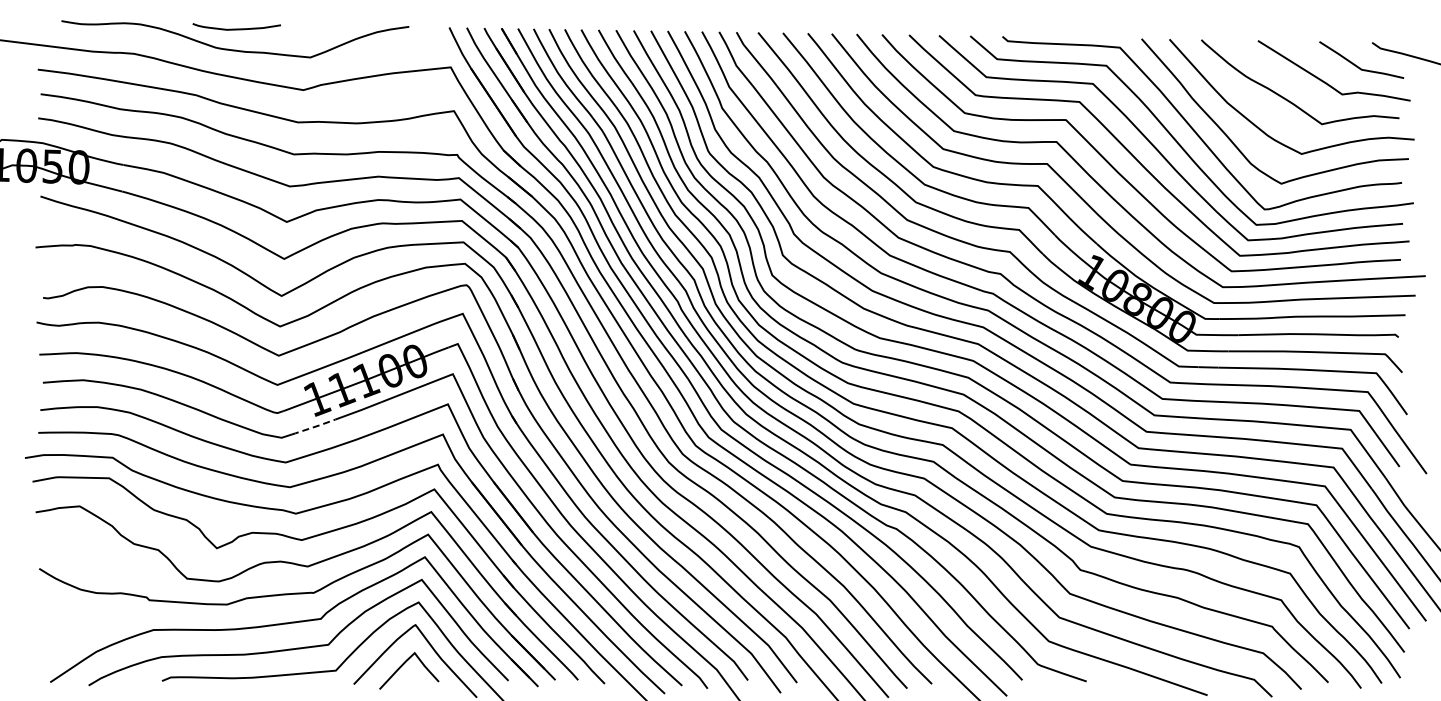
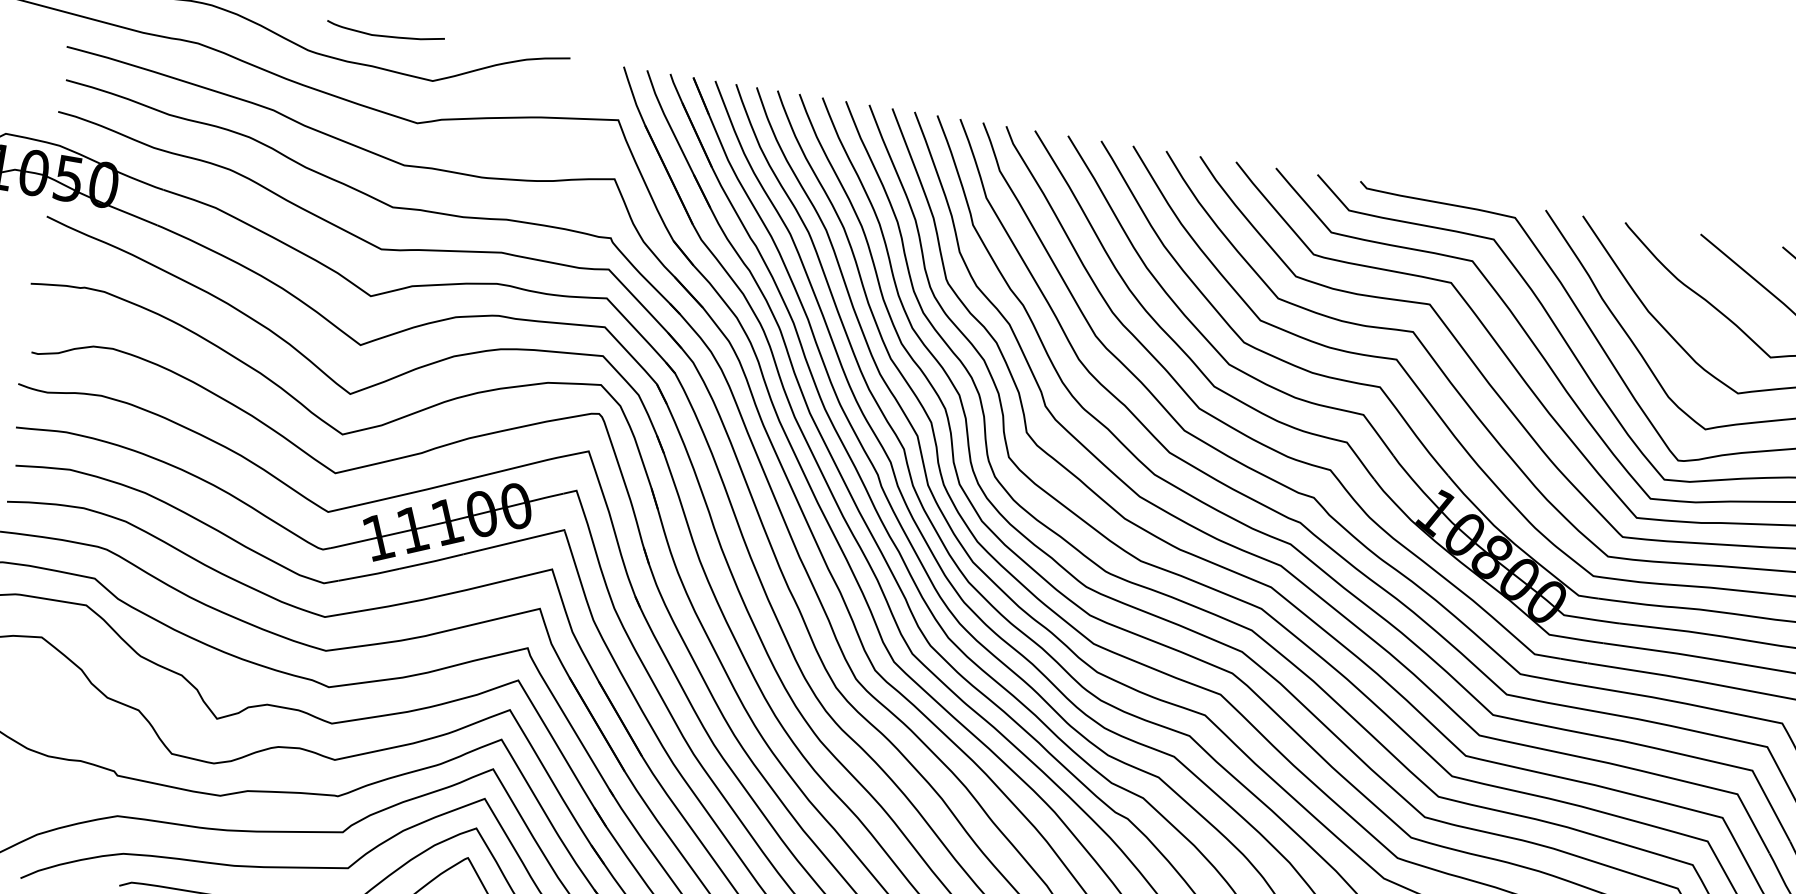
curve: (236, 28) -> (384, 34), moved
line: (313, 427) -> (368, 575), dashed -> solid

